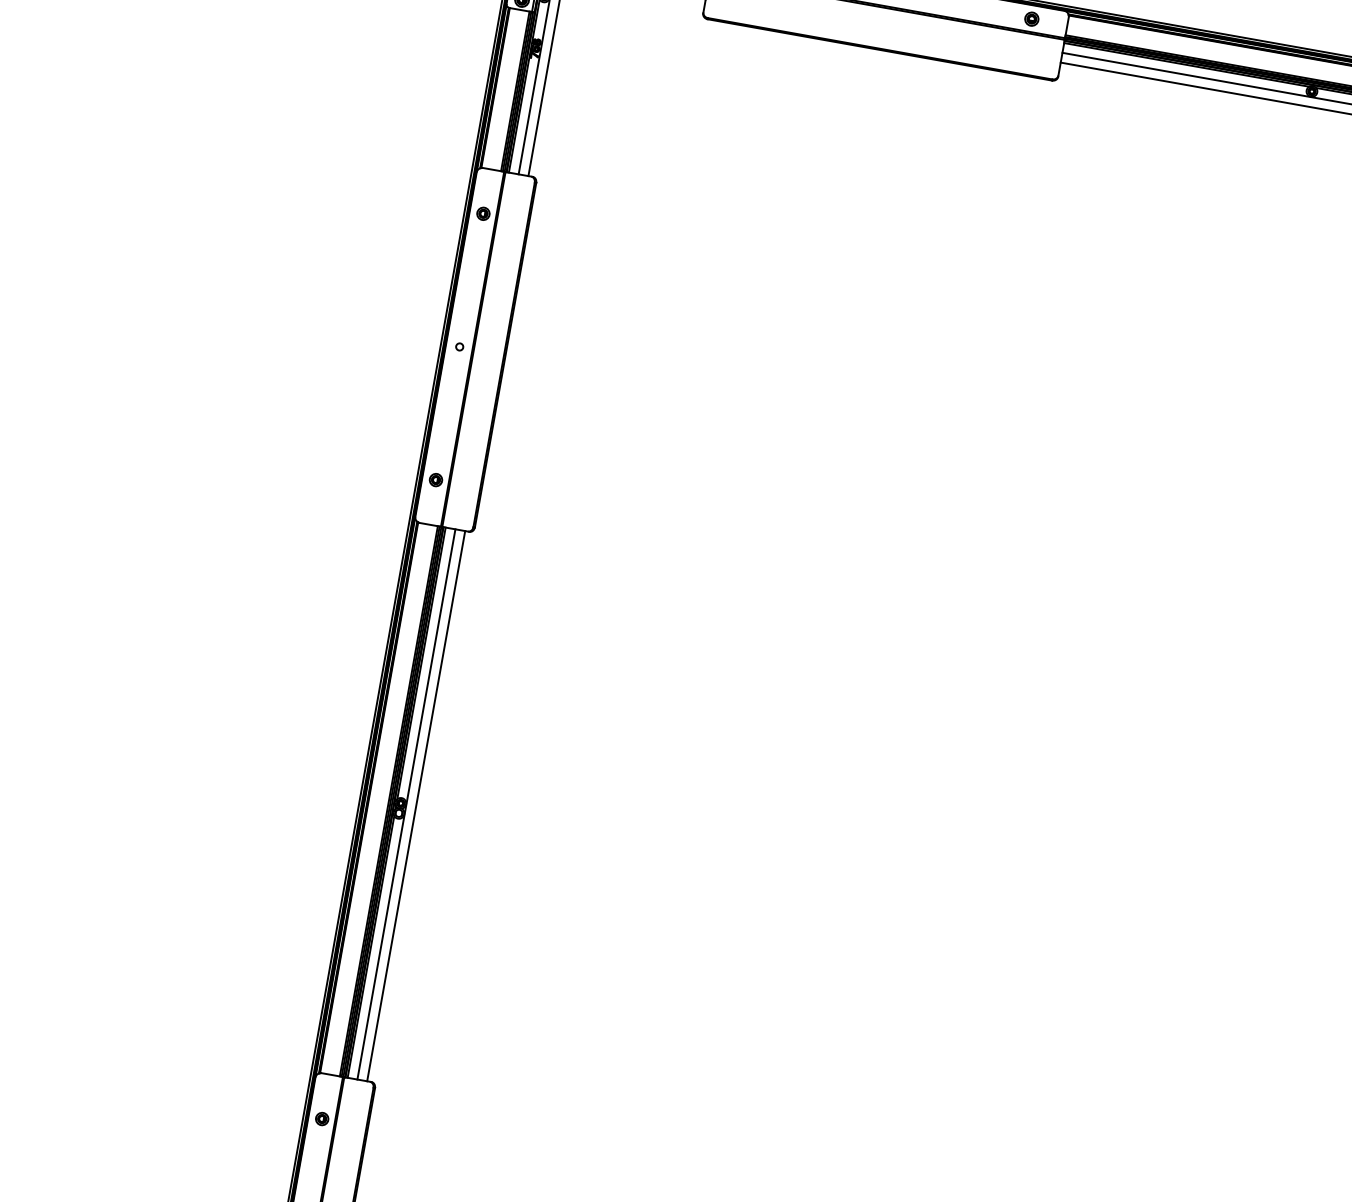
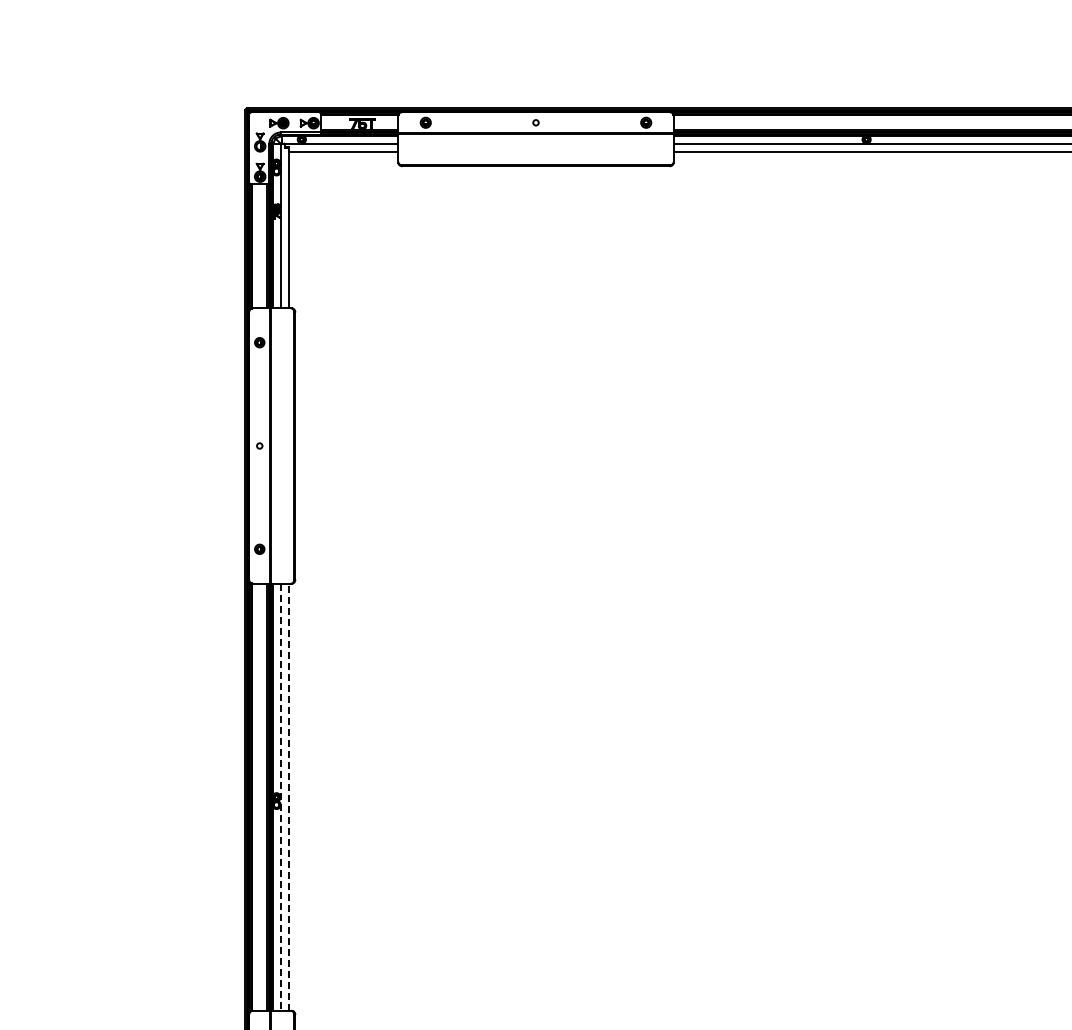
line: (405, 804) -> (280, 797), solid -> dashed
line: (416, 806) -> (288, 797), solid -> dashed

